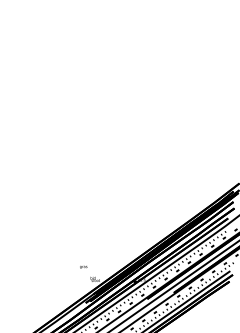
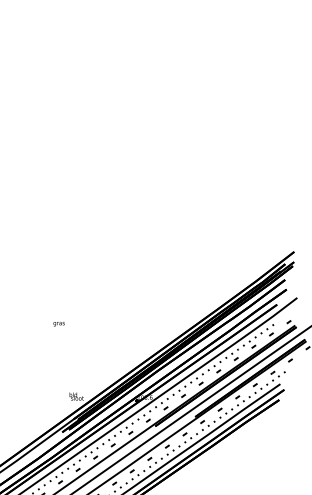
text: (83, 266) -> (58, 322), moved

